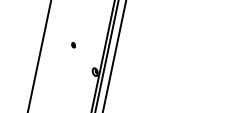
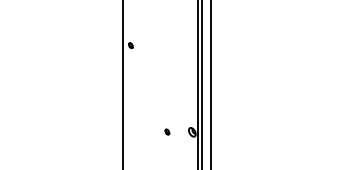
part: (73, 44) -> (167, 131), moved

